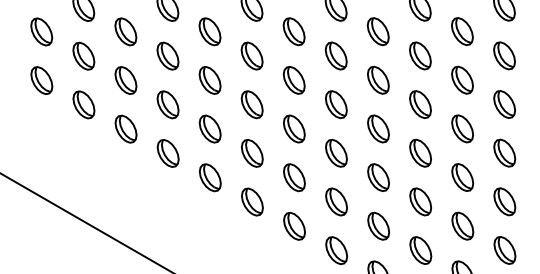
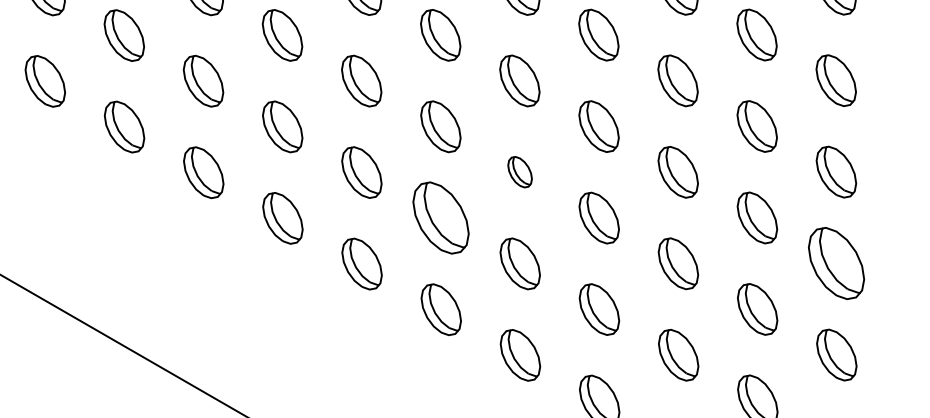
part: (336, 152) -> (520, 170), size x0.6
part: (294, 177) -> (441, 217), size x1.4
part: (504, 201) -> (835, 263), size x1.4

